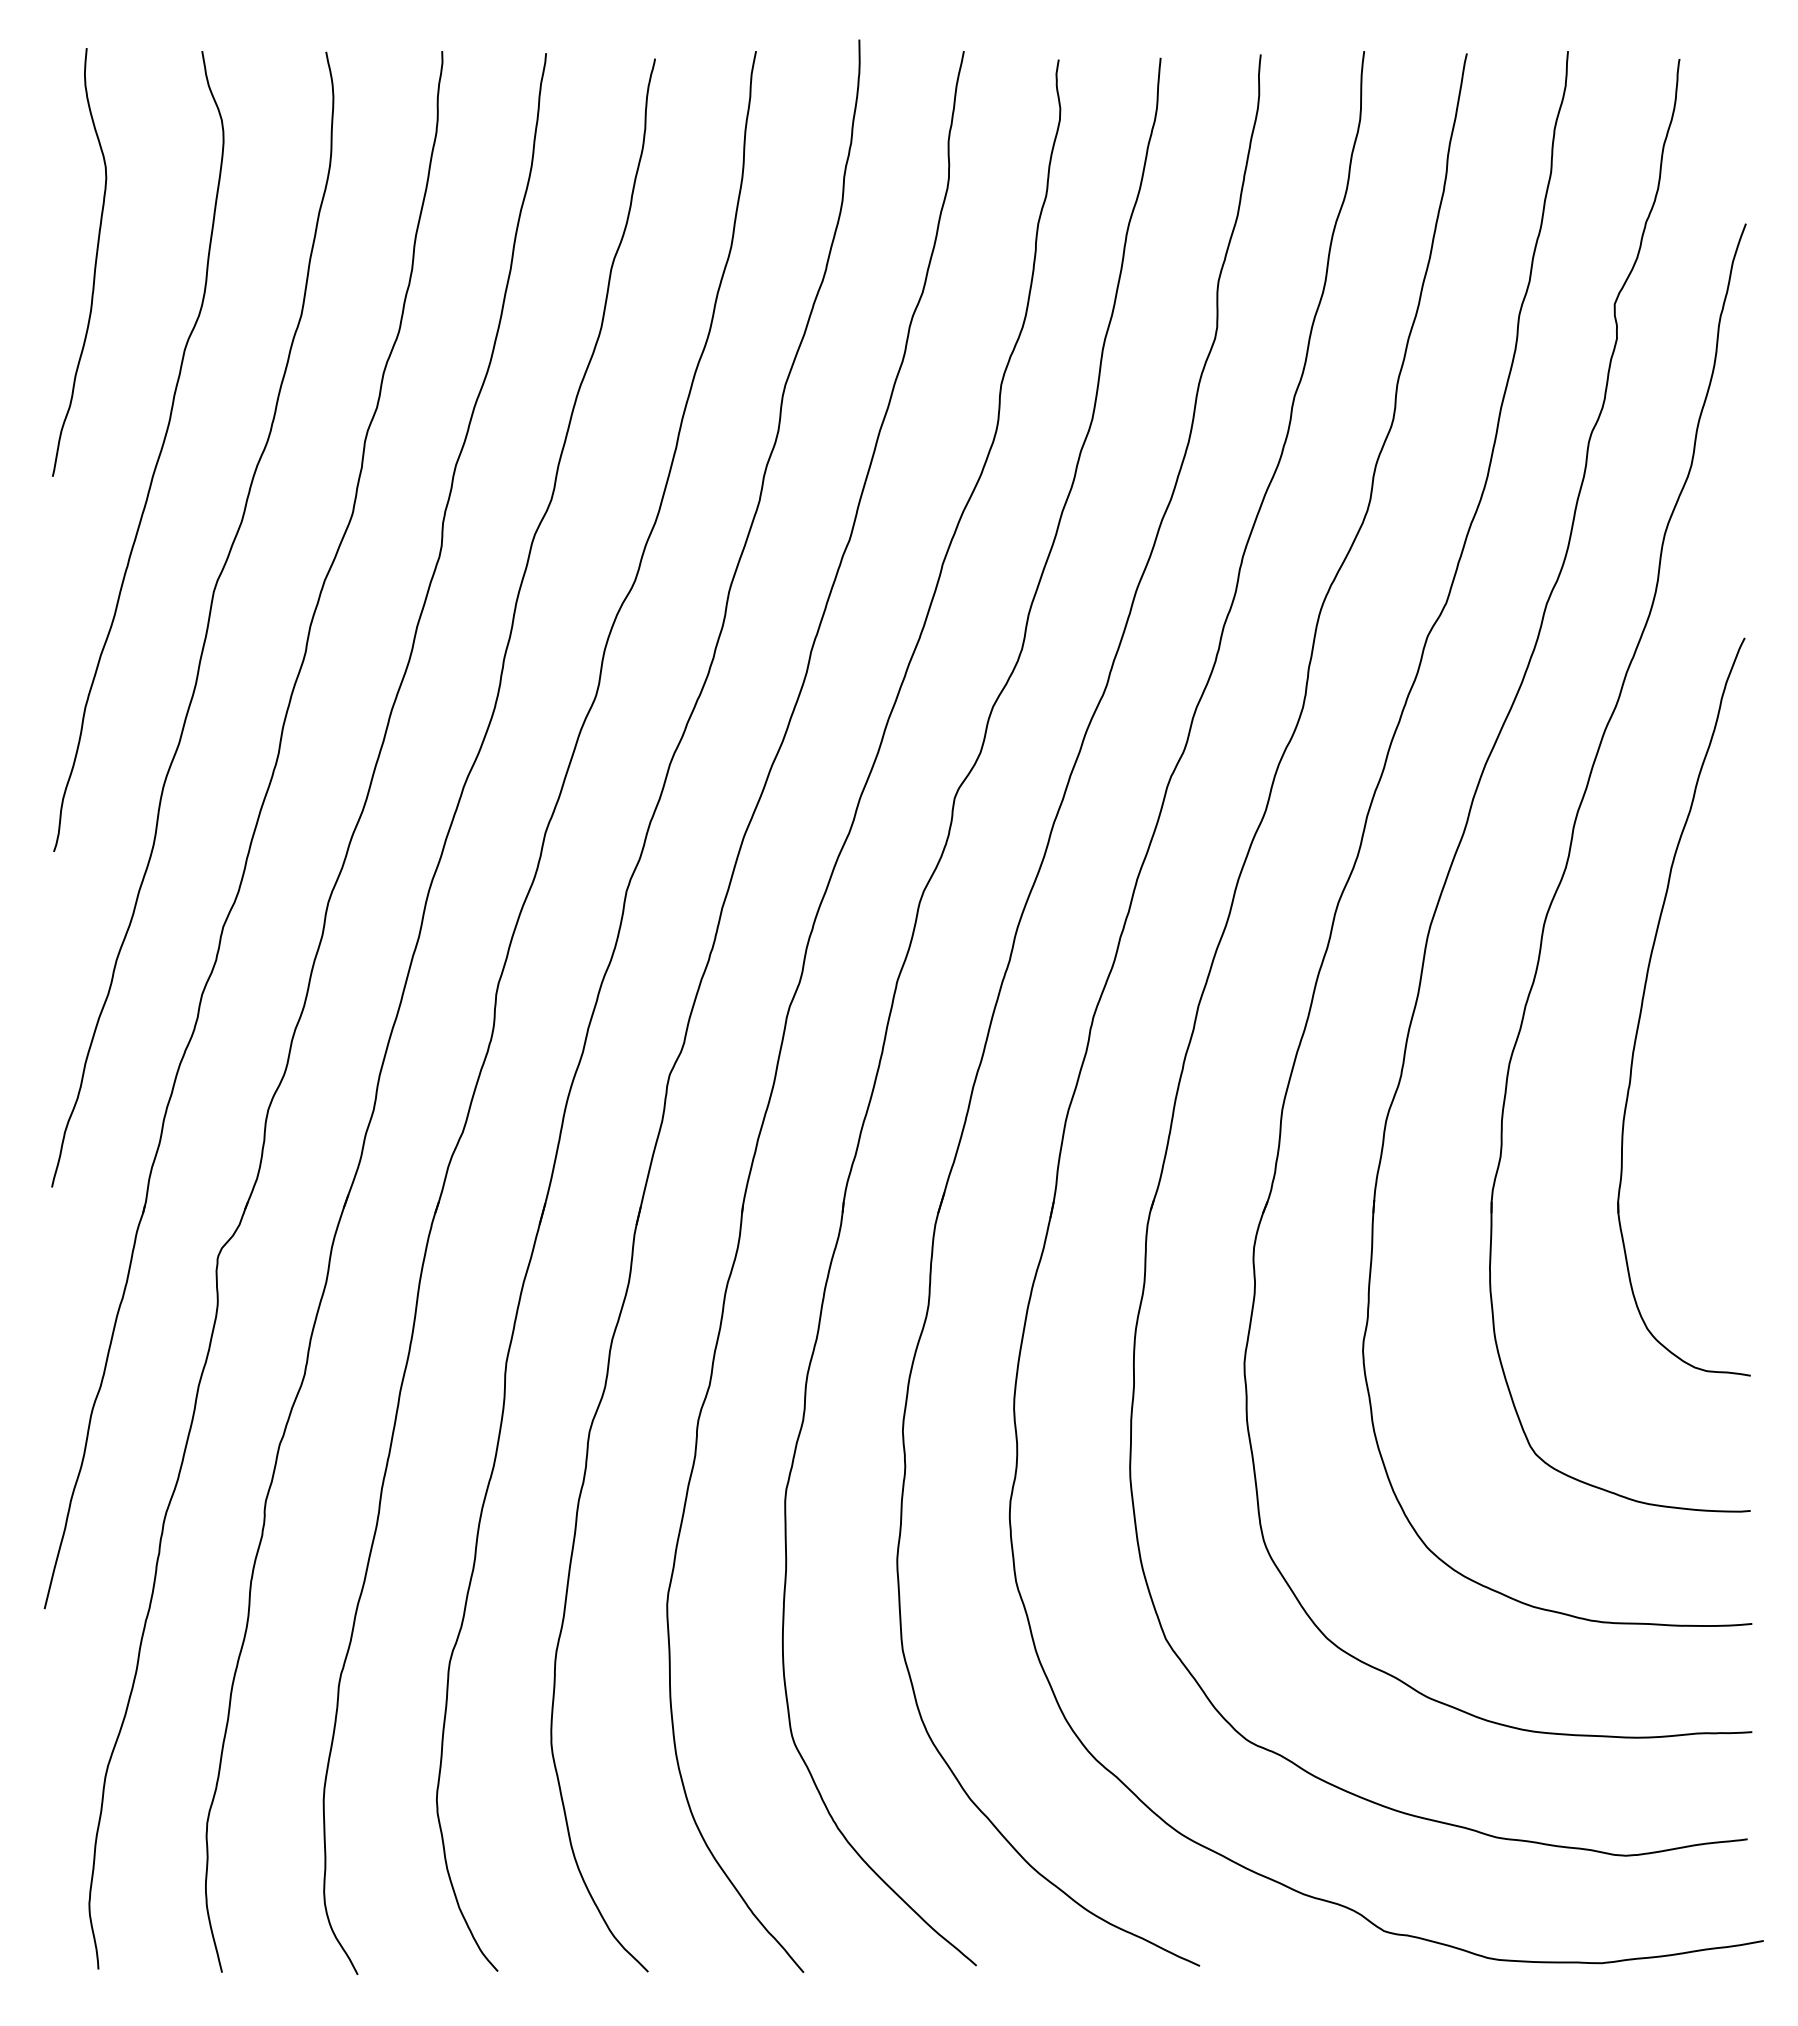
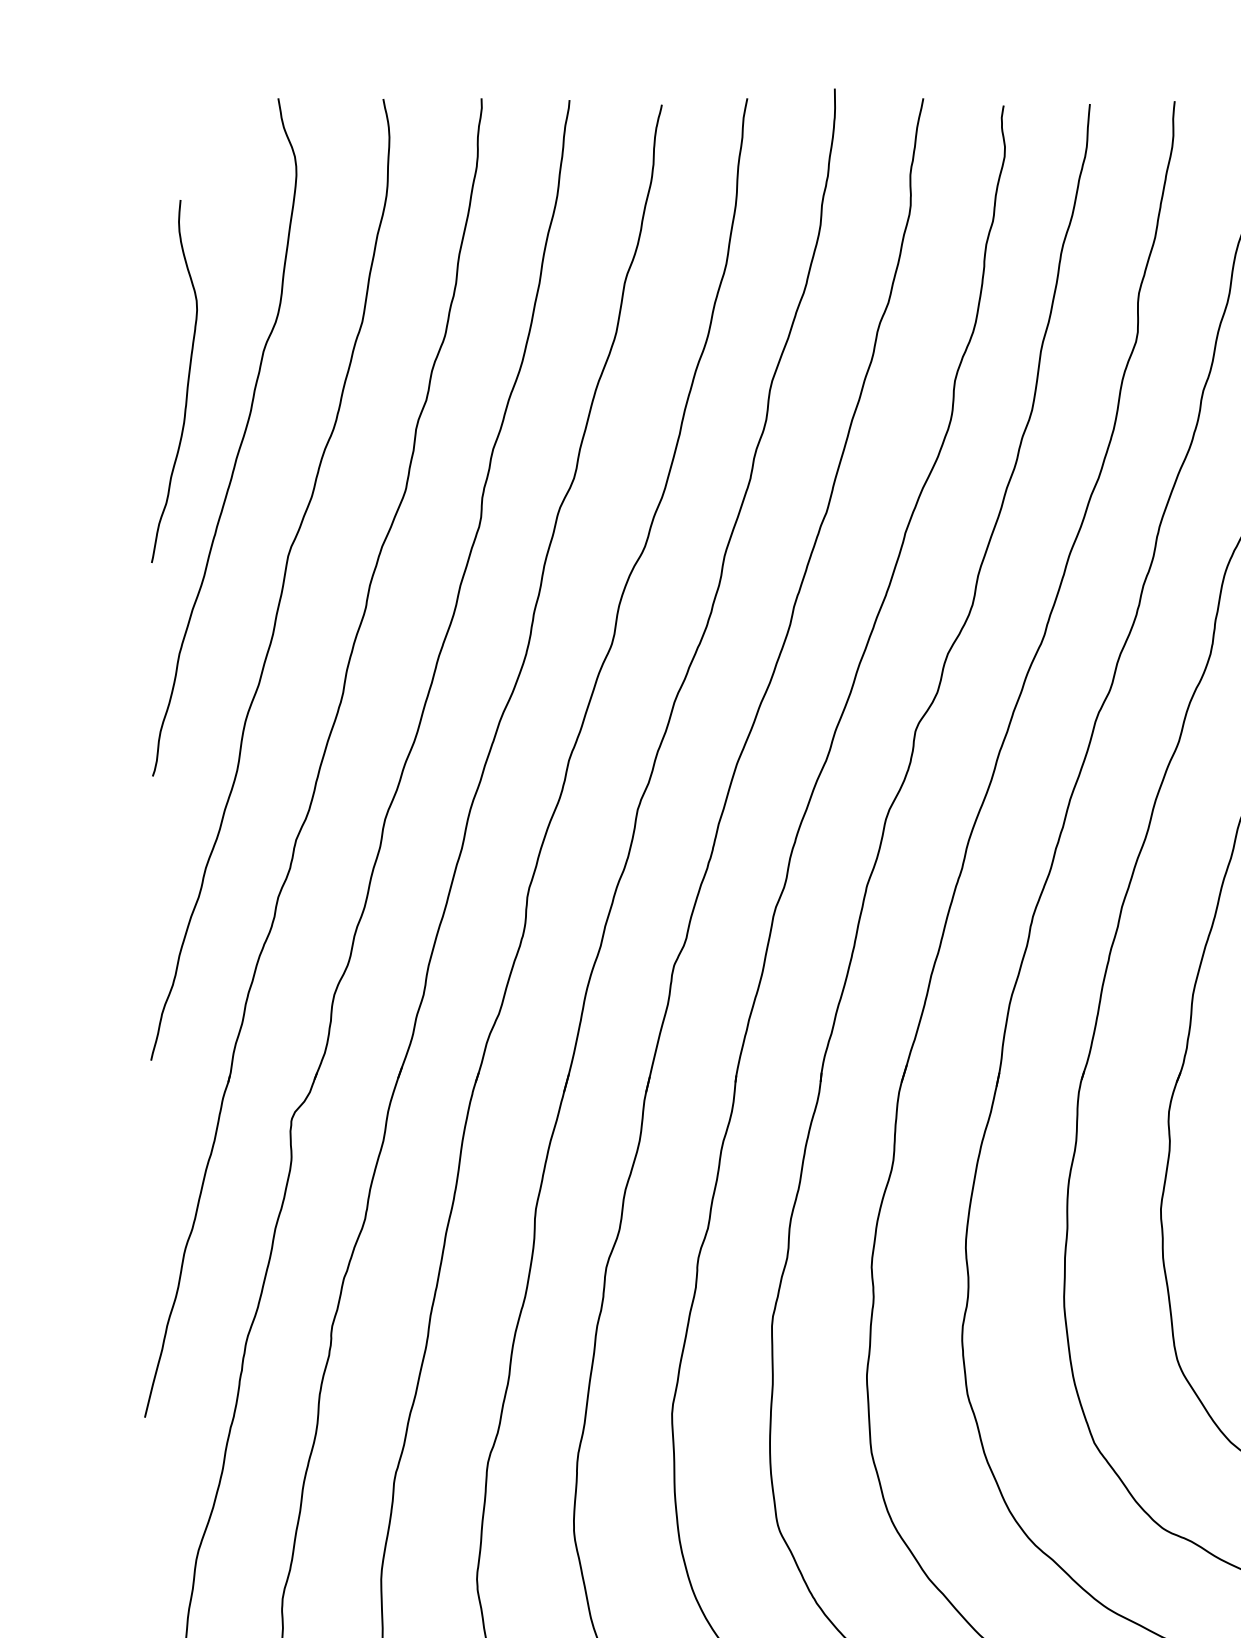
curve: (94, 263) -> (187, 382), moved

